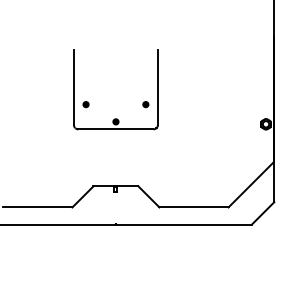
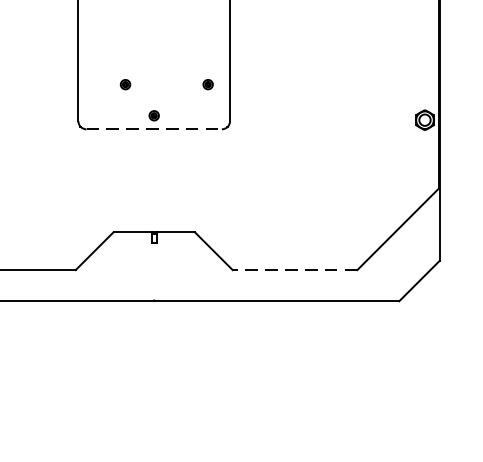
part: (85, 104) -> (124, 84), moved
line: (115, 129) -> (153, 129), solid -> dashed
line: (194, 207) -> (295, 270), solid -> dashed

